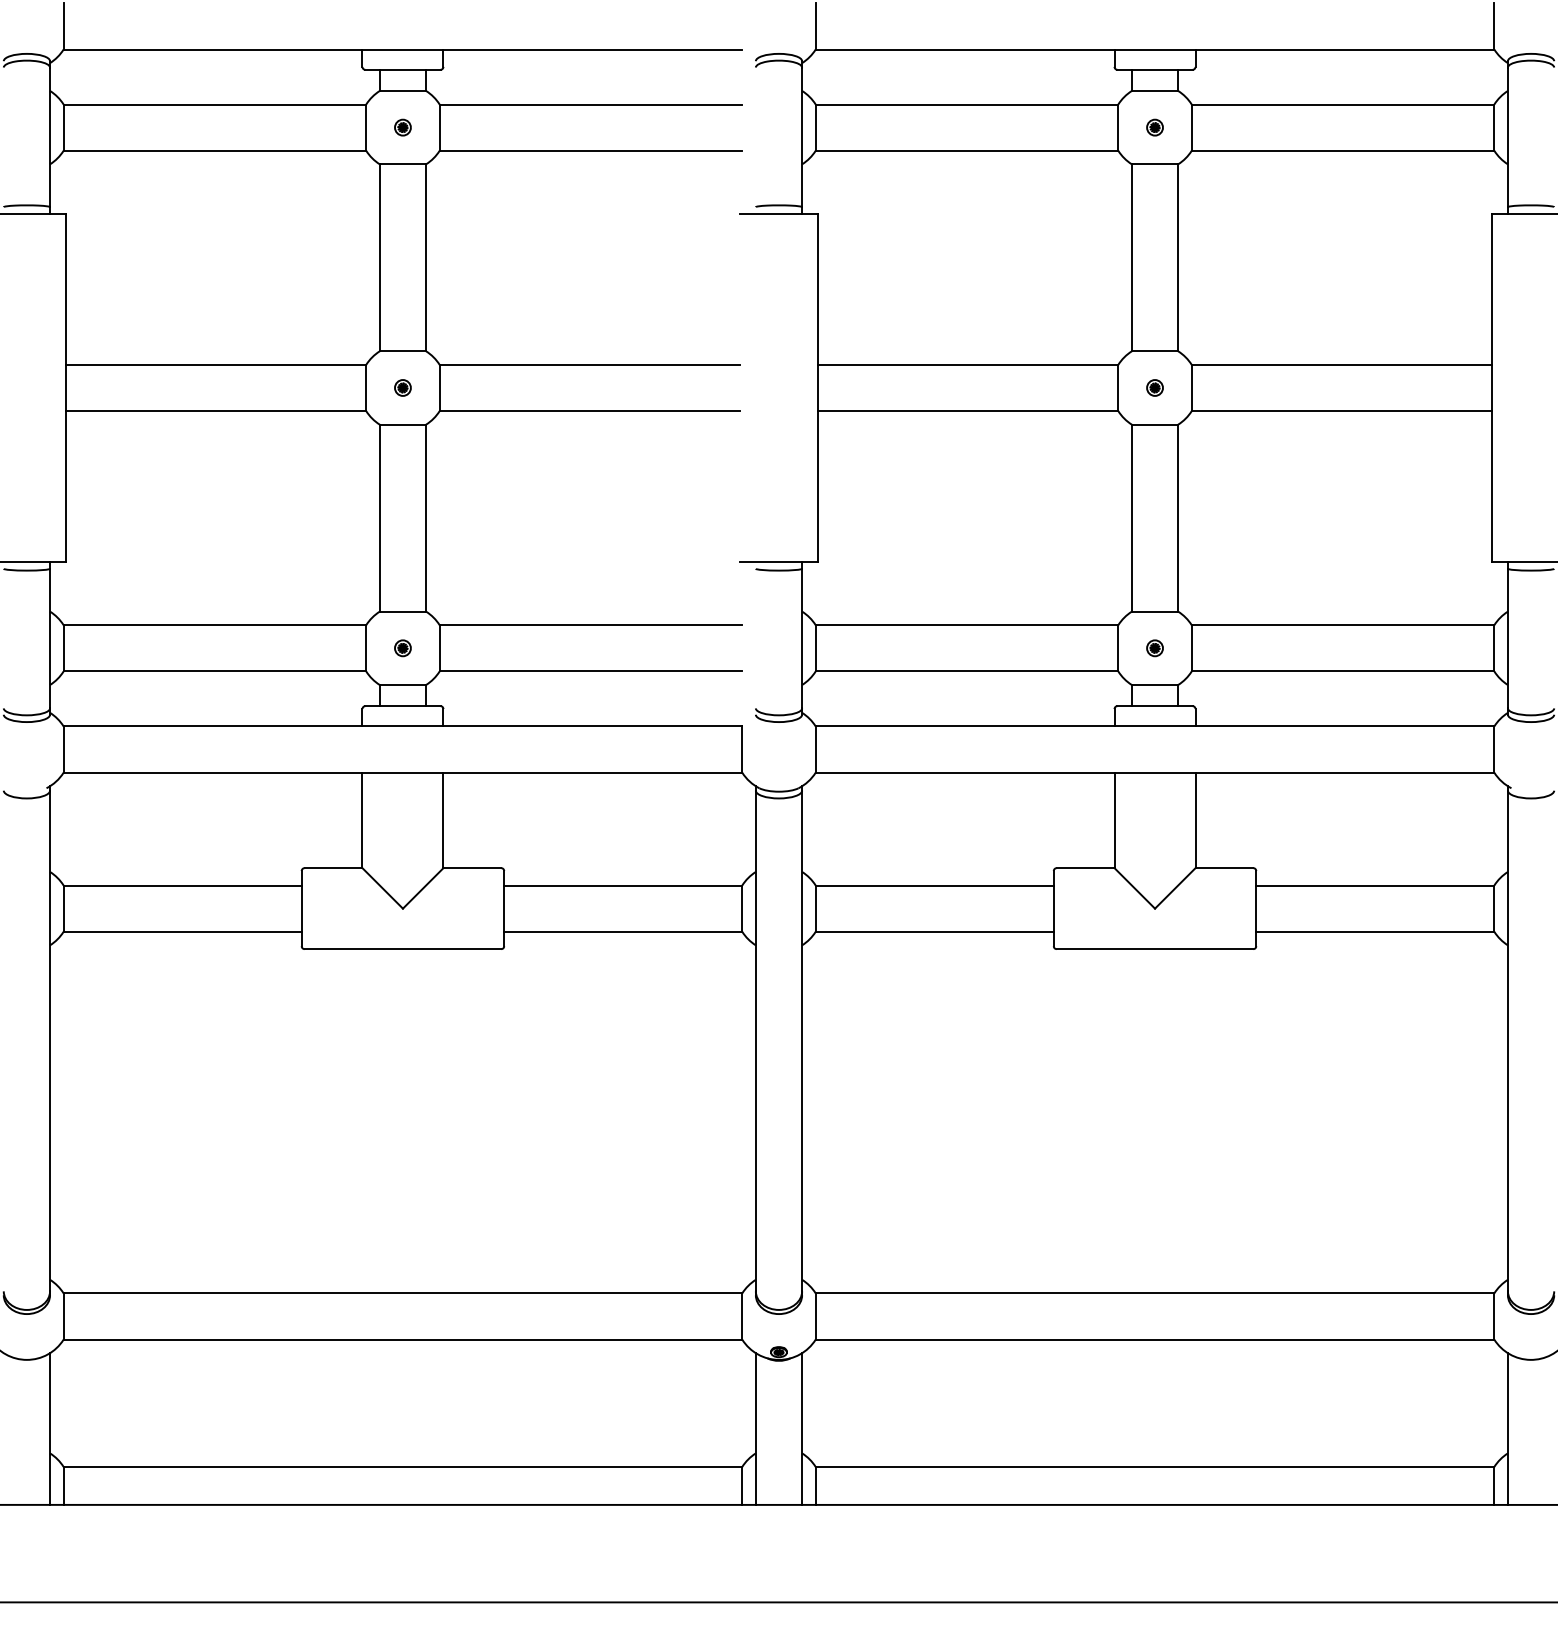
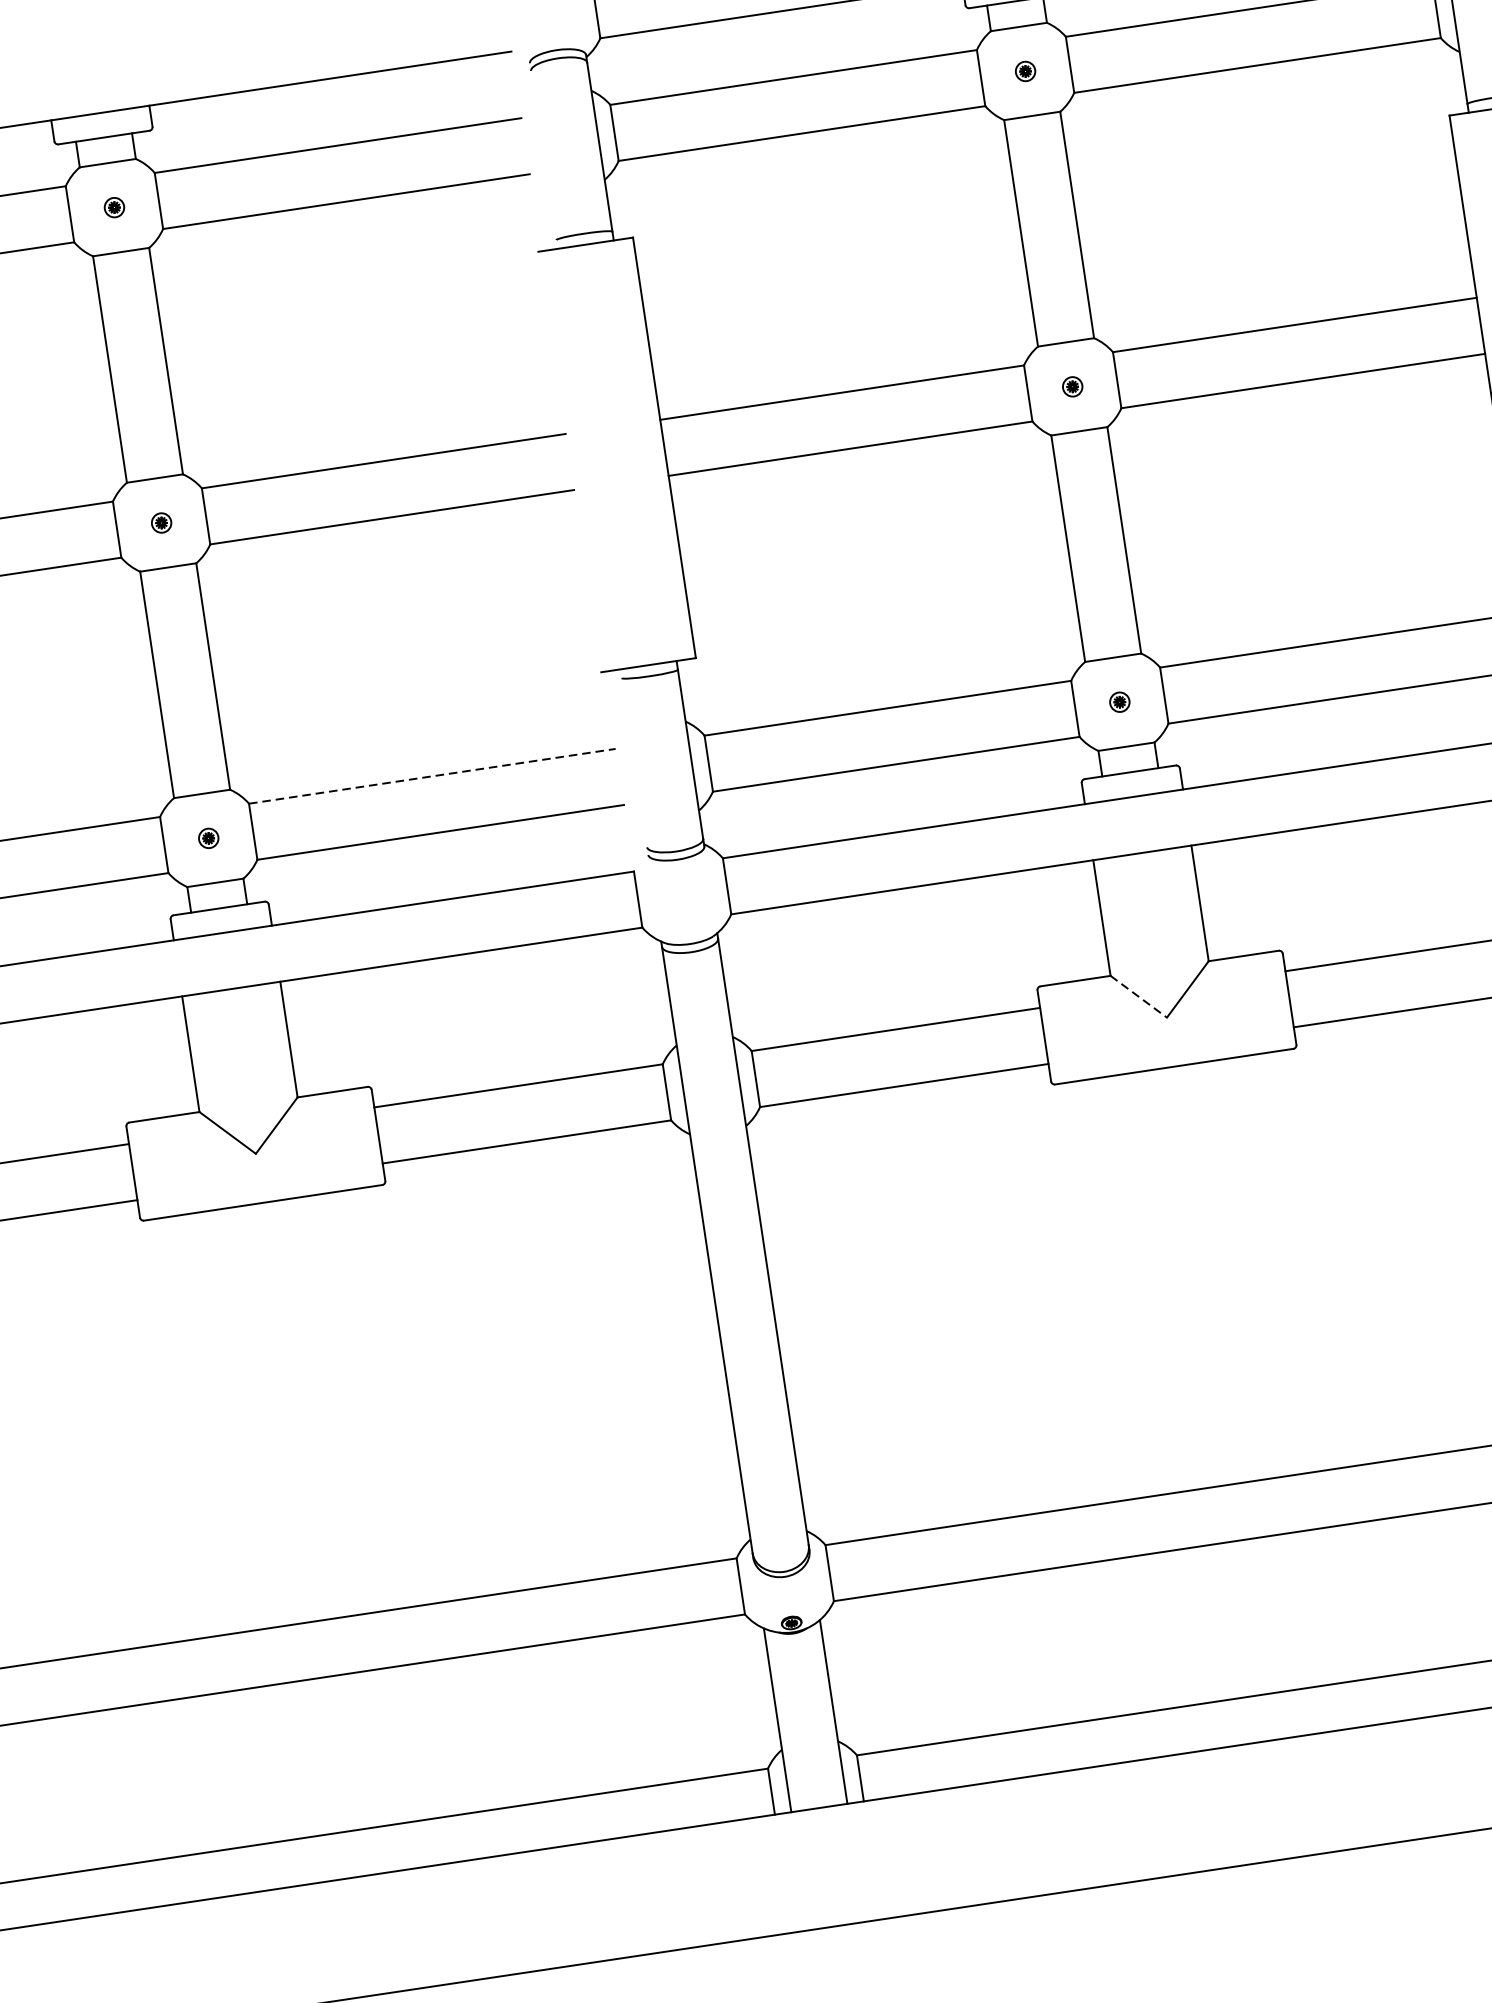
line: (591, 625) -> (433, 776), solid -> dashed
line: (1134, 888) -> (1138, 996), solid -> dashed

